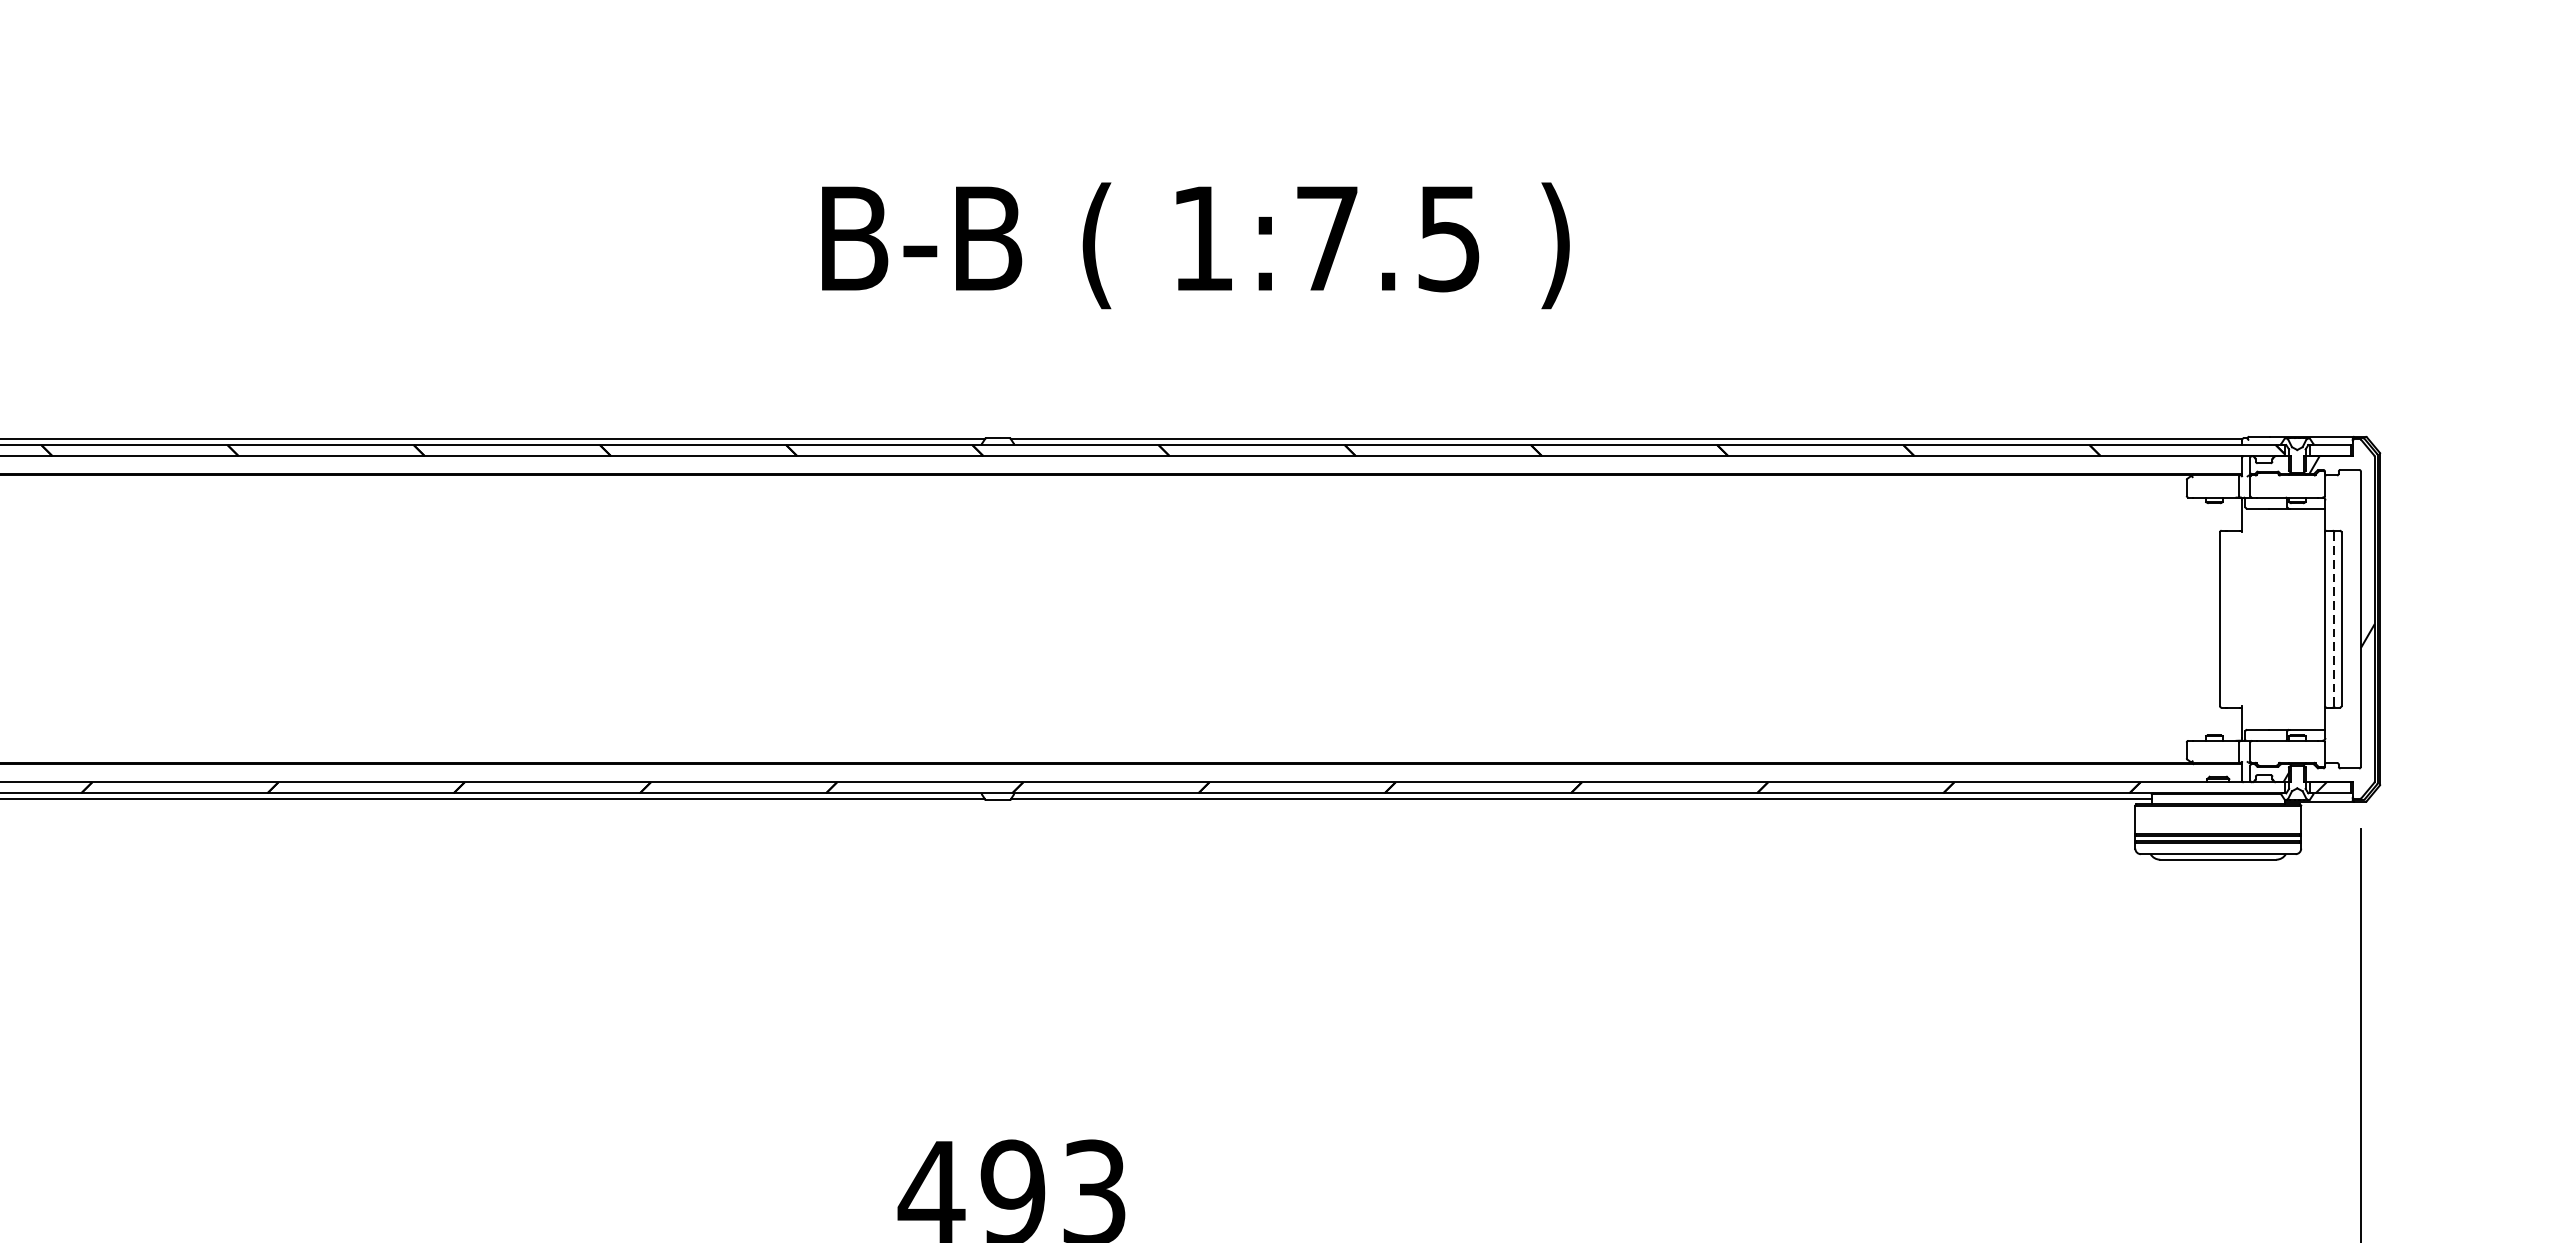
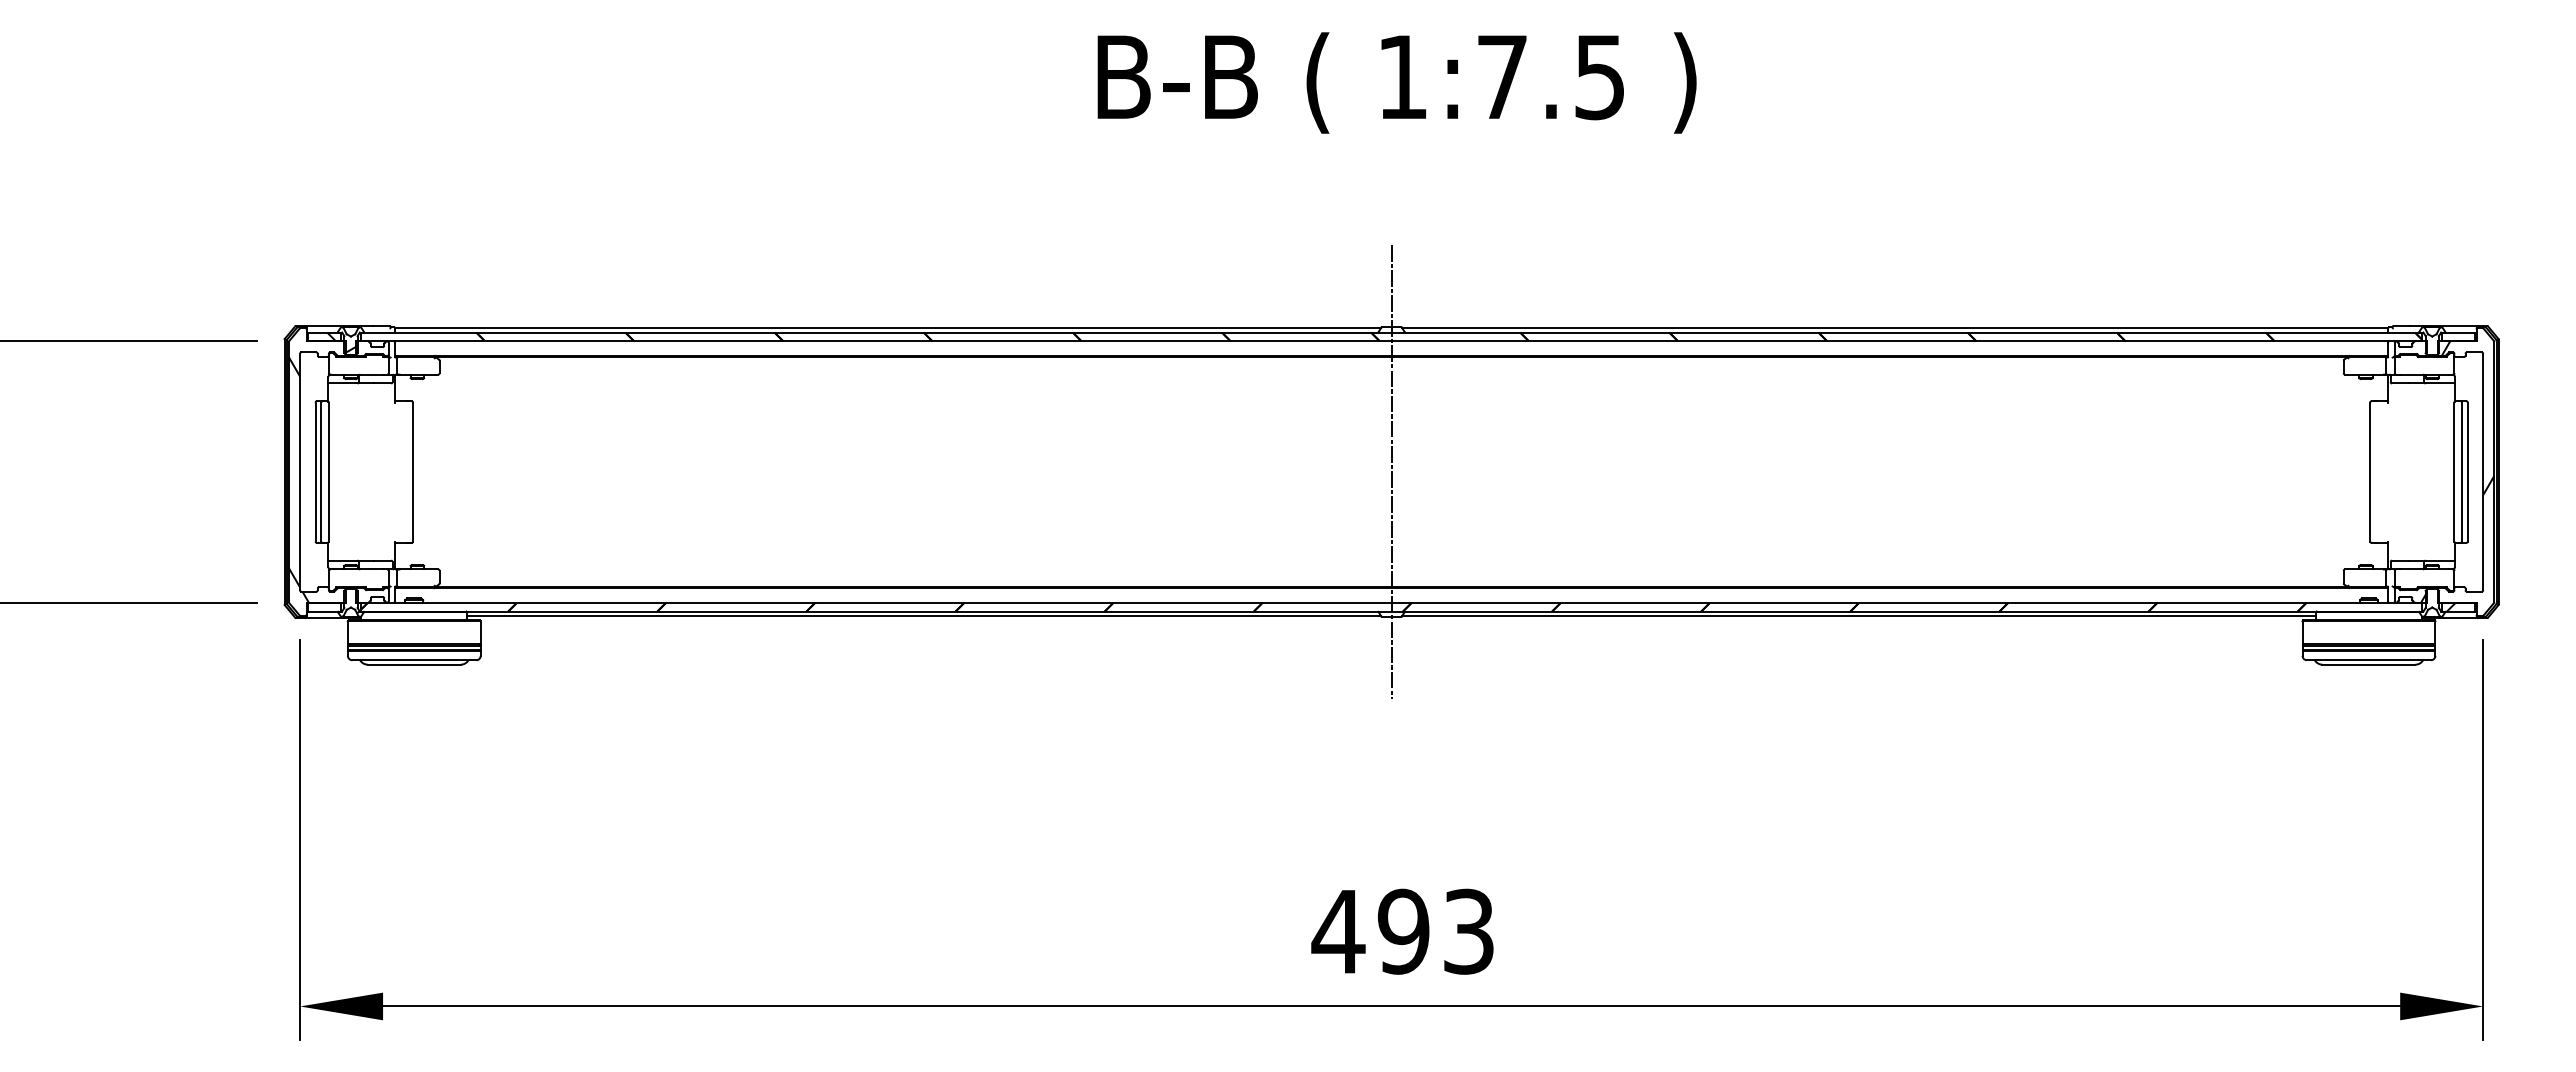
text: (1195, 245) -> (1396, 82), moved
line: (997, 619) -> (1391, 472), added
line: (2333, 619) -> (2461, 472), dashed -> solid

